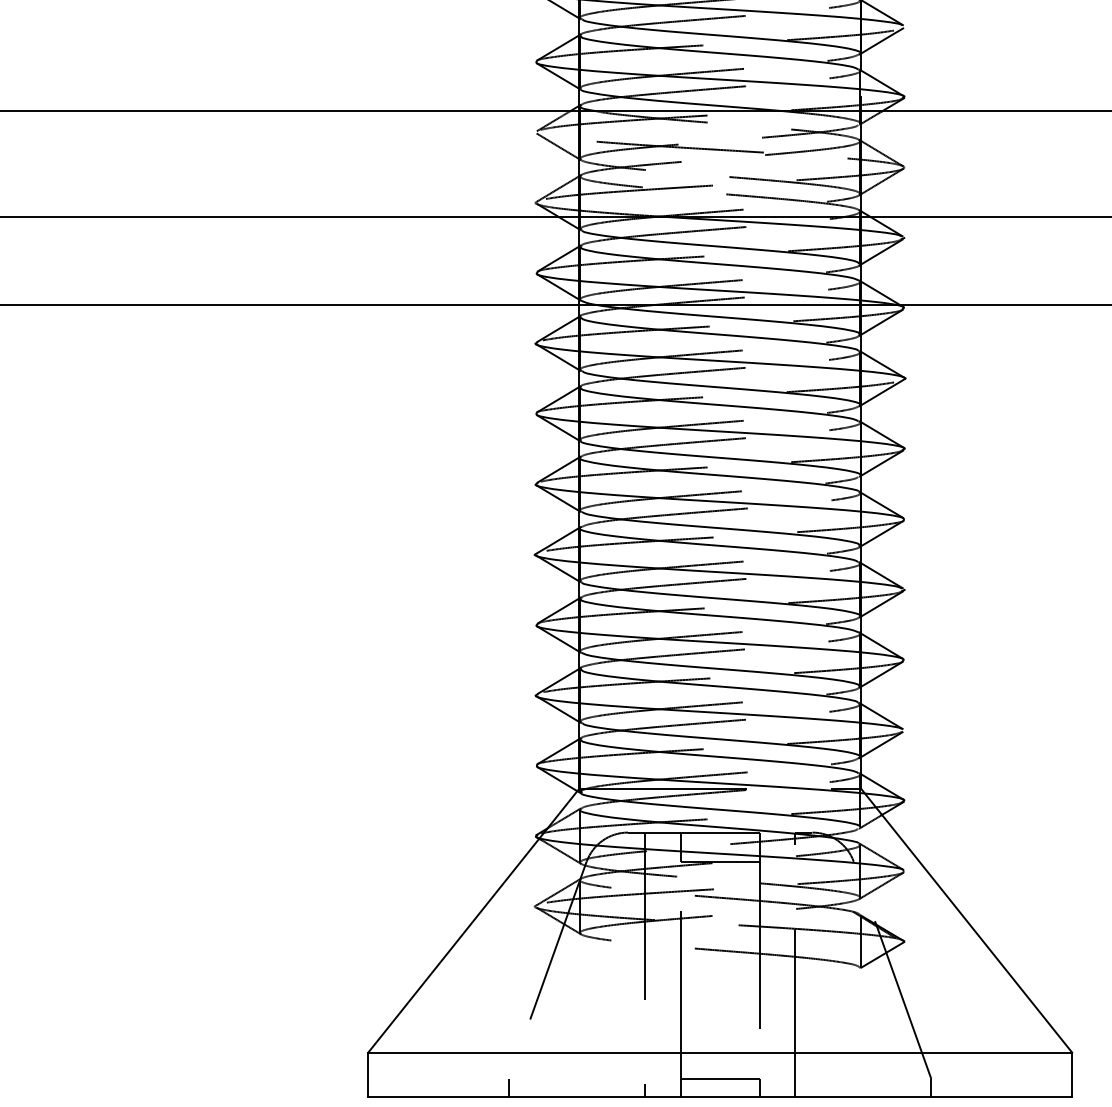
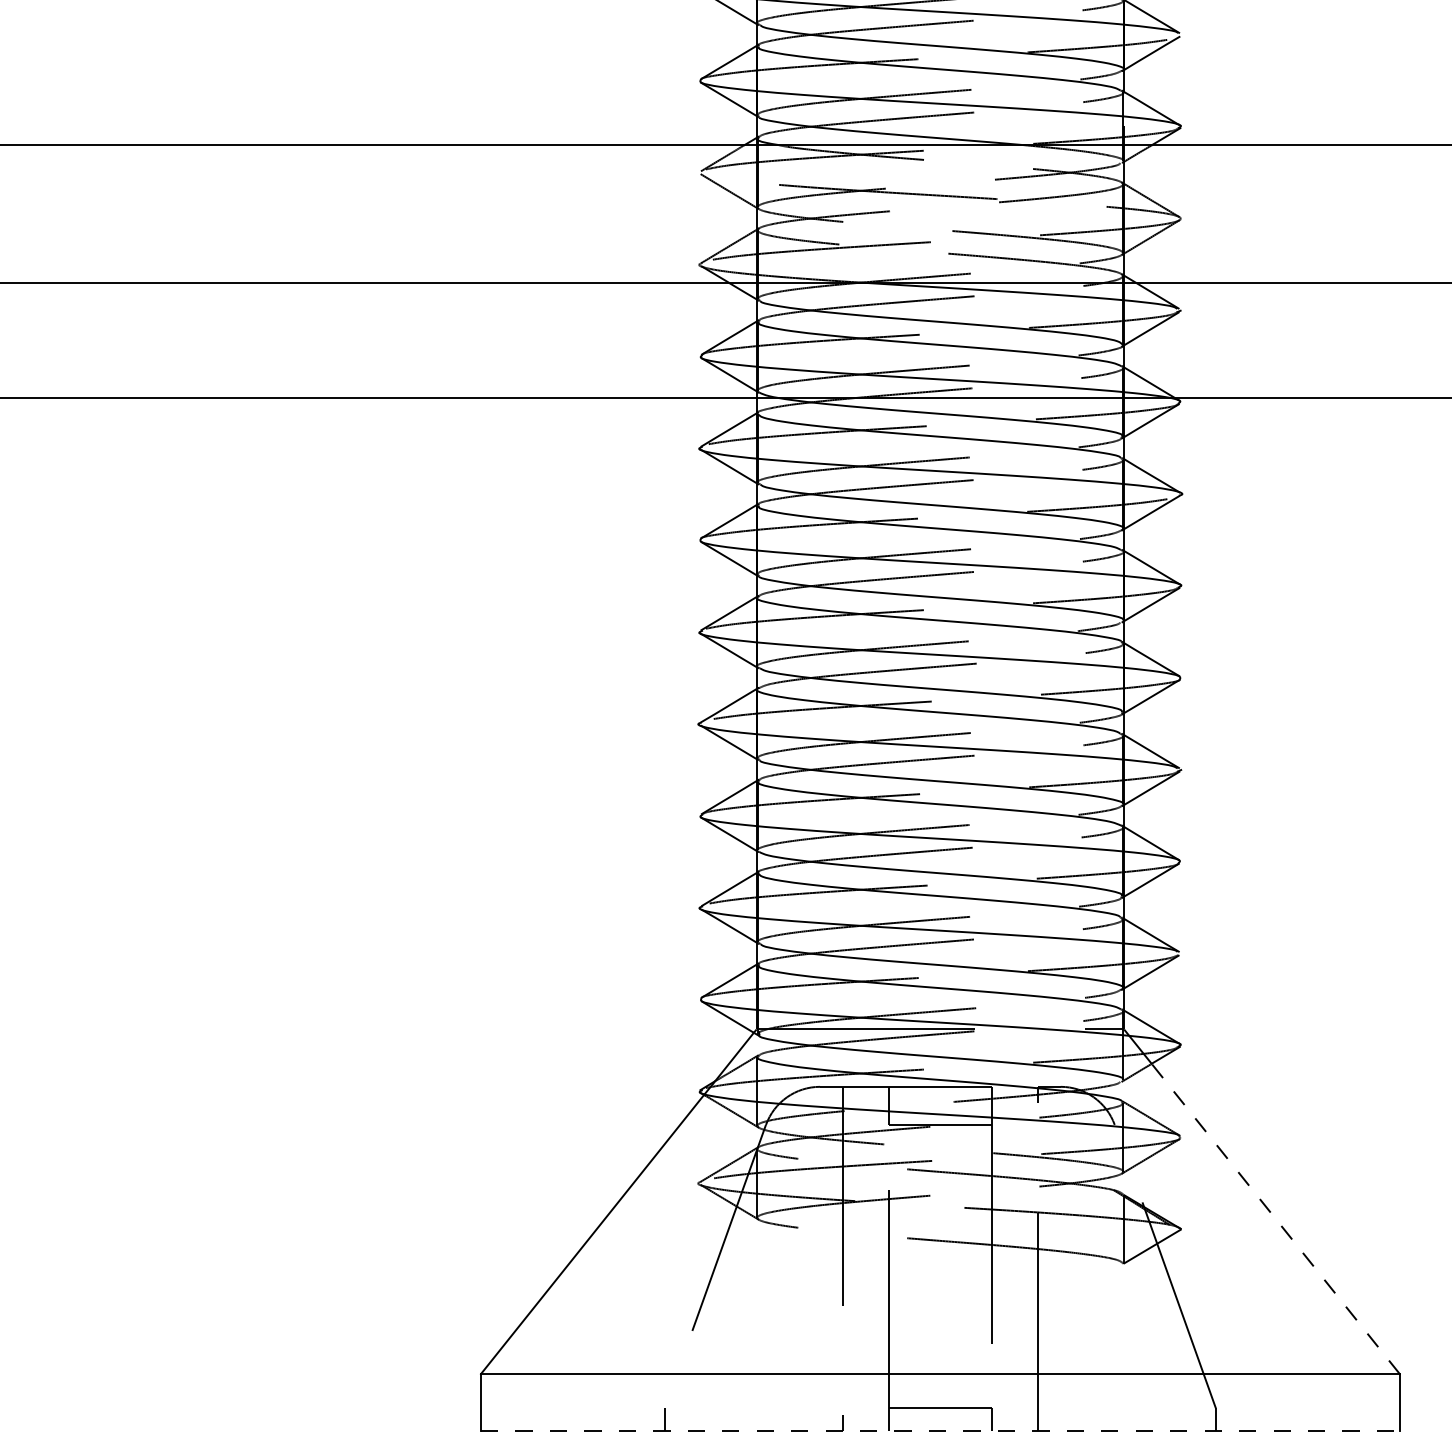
line: (976, 933) -> (1275, 1218), solid -> dashed
line: (720, 1096) -> (940, 1431), solid -> dashed

